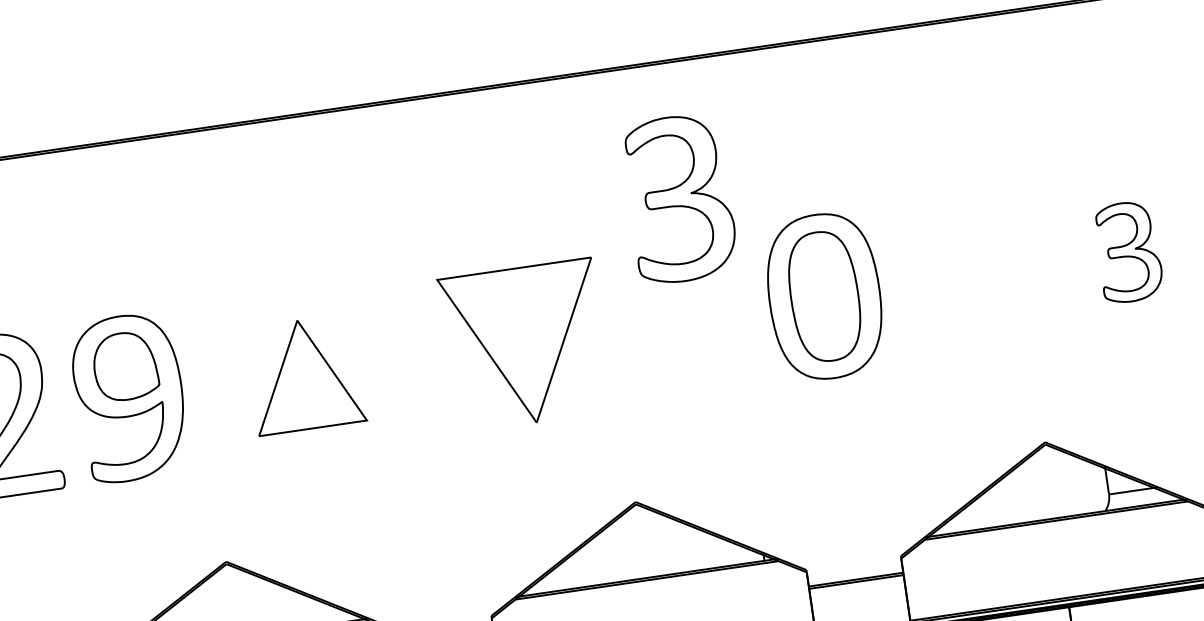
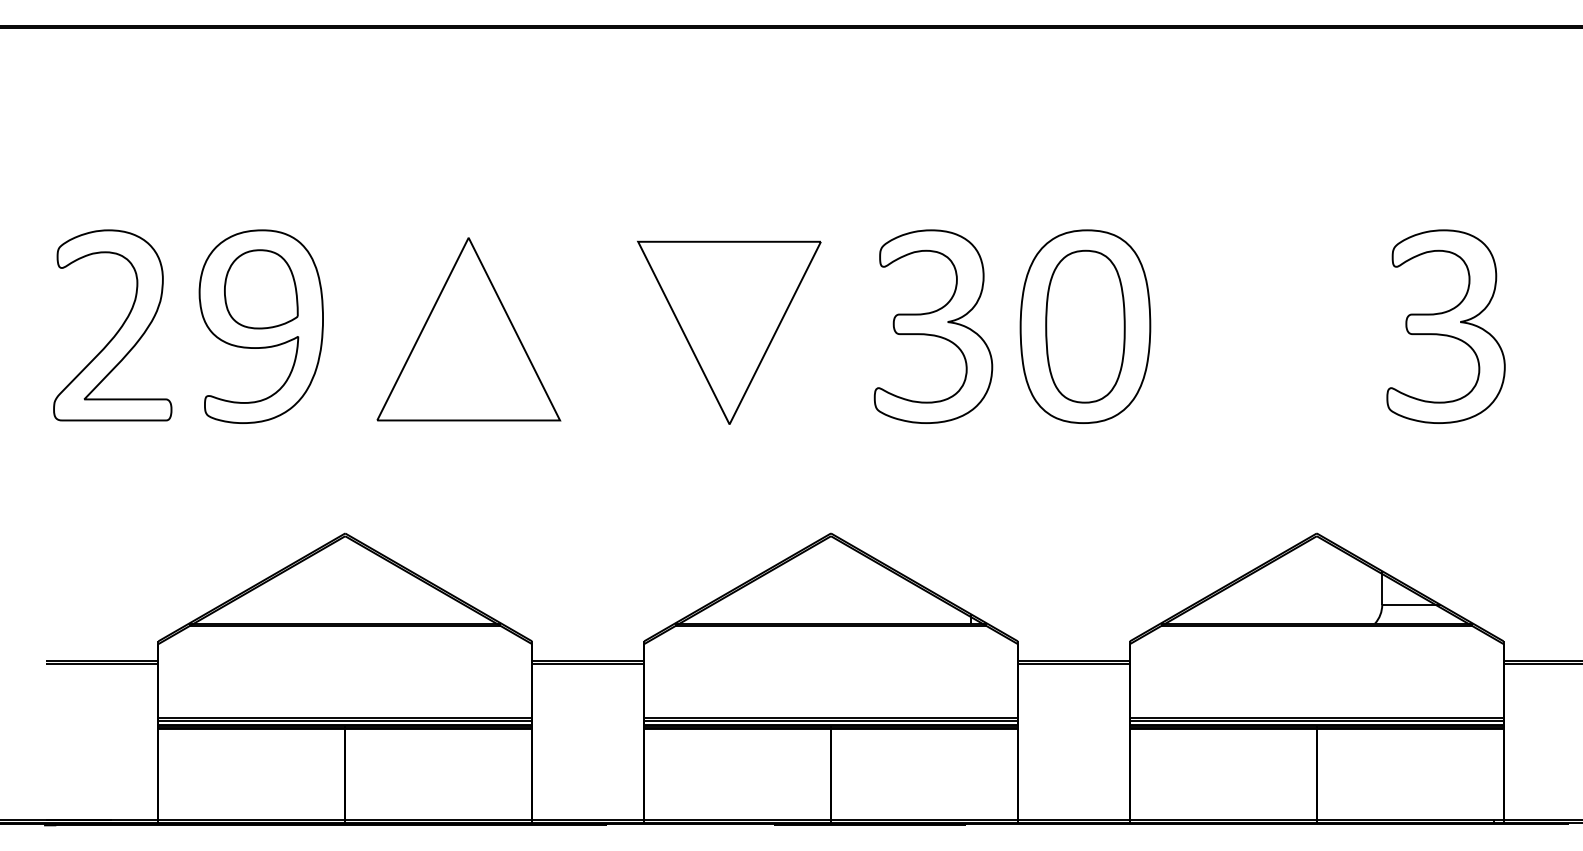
part: (679, 198) -> (933, 326), moved
part: (1128, 252) -> (1445, 326), size x1.67
part: (305, 374) -> (468, 329), size x1.43

